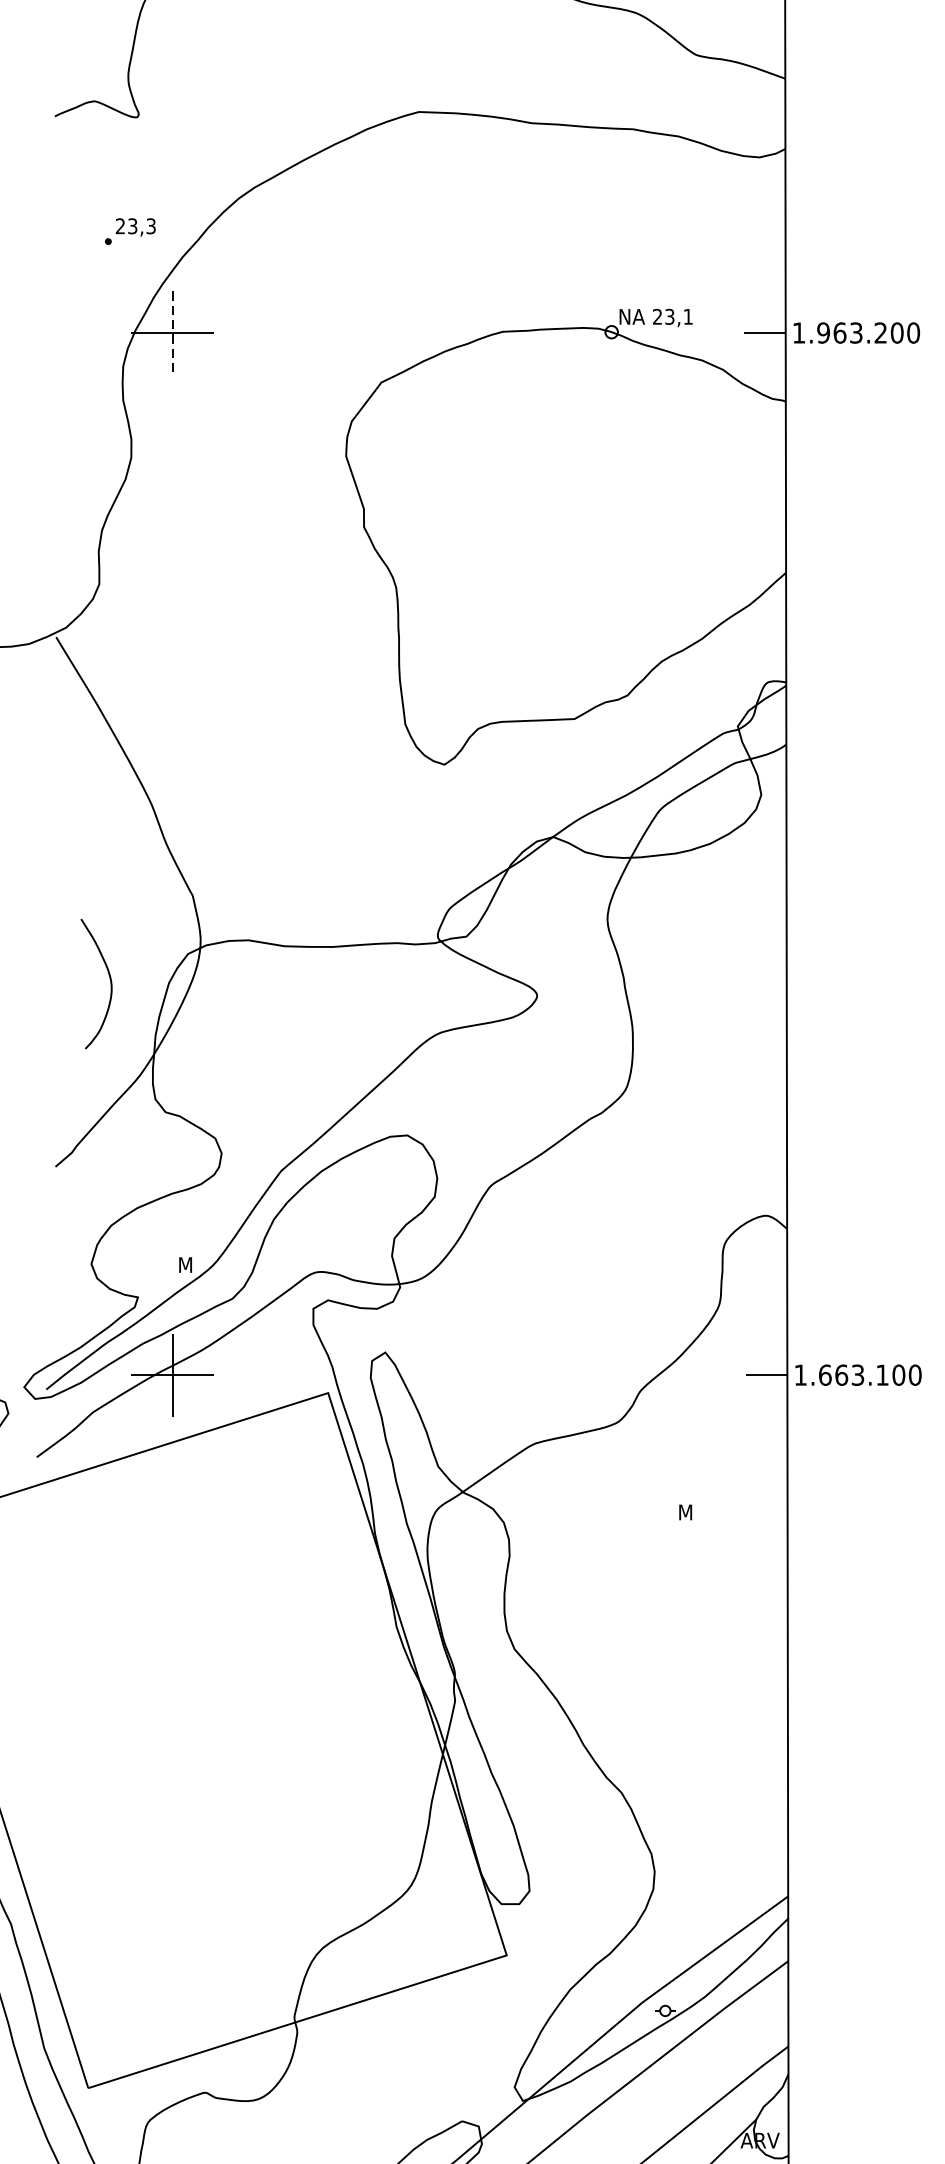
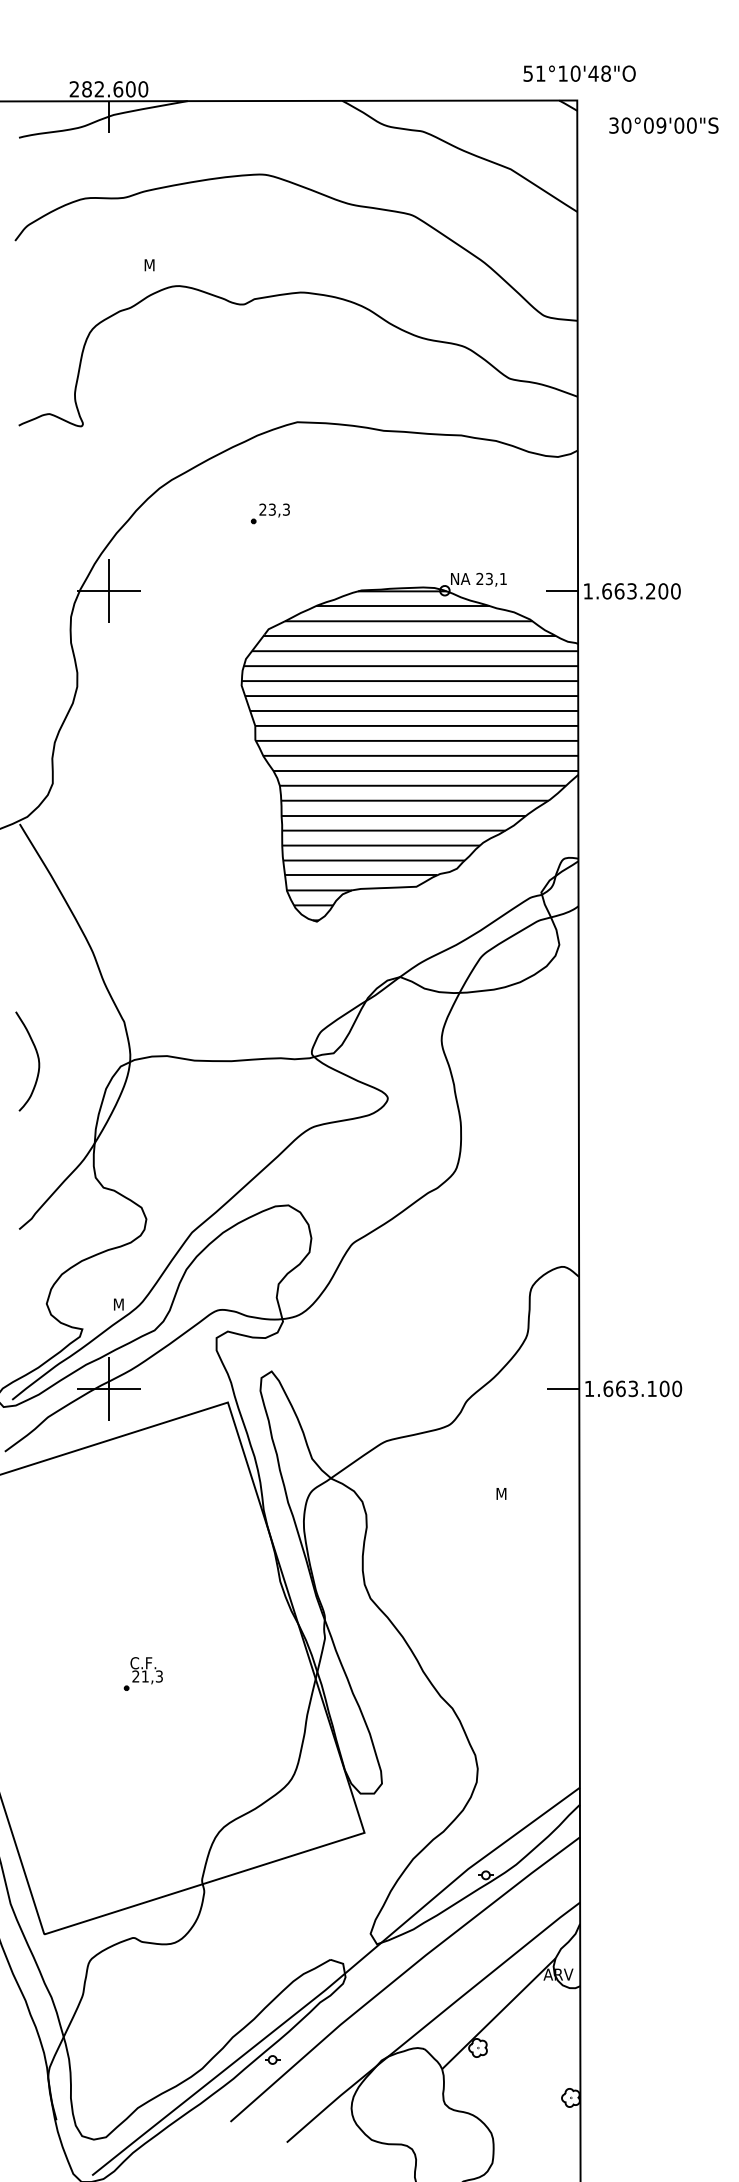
part: (129, 231) -> (269, 513), moved
line: (172, 333) -> (108, 591), dashed -> solid
text: (822, 333) -> (606, 591), 1.963.200 -> 1.663.200
hatch: (565, 547) -> (409, 755), added
curve: (109, 980) -> (37, 1058), moved
part: (216, 1747) -> (142, 1673), added

